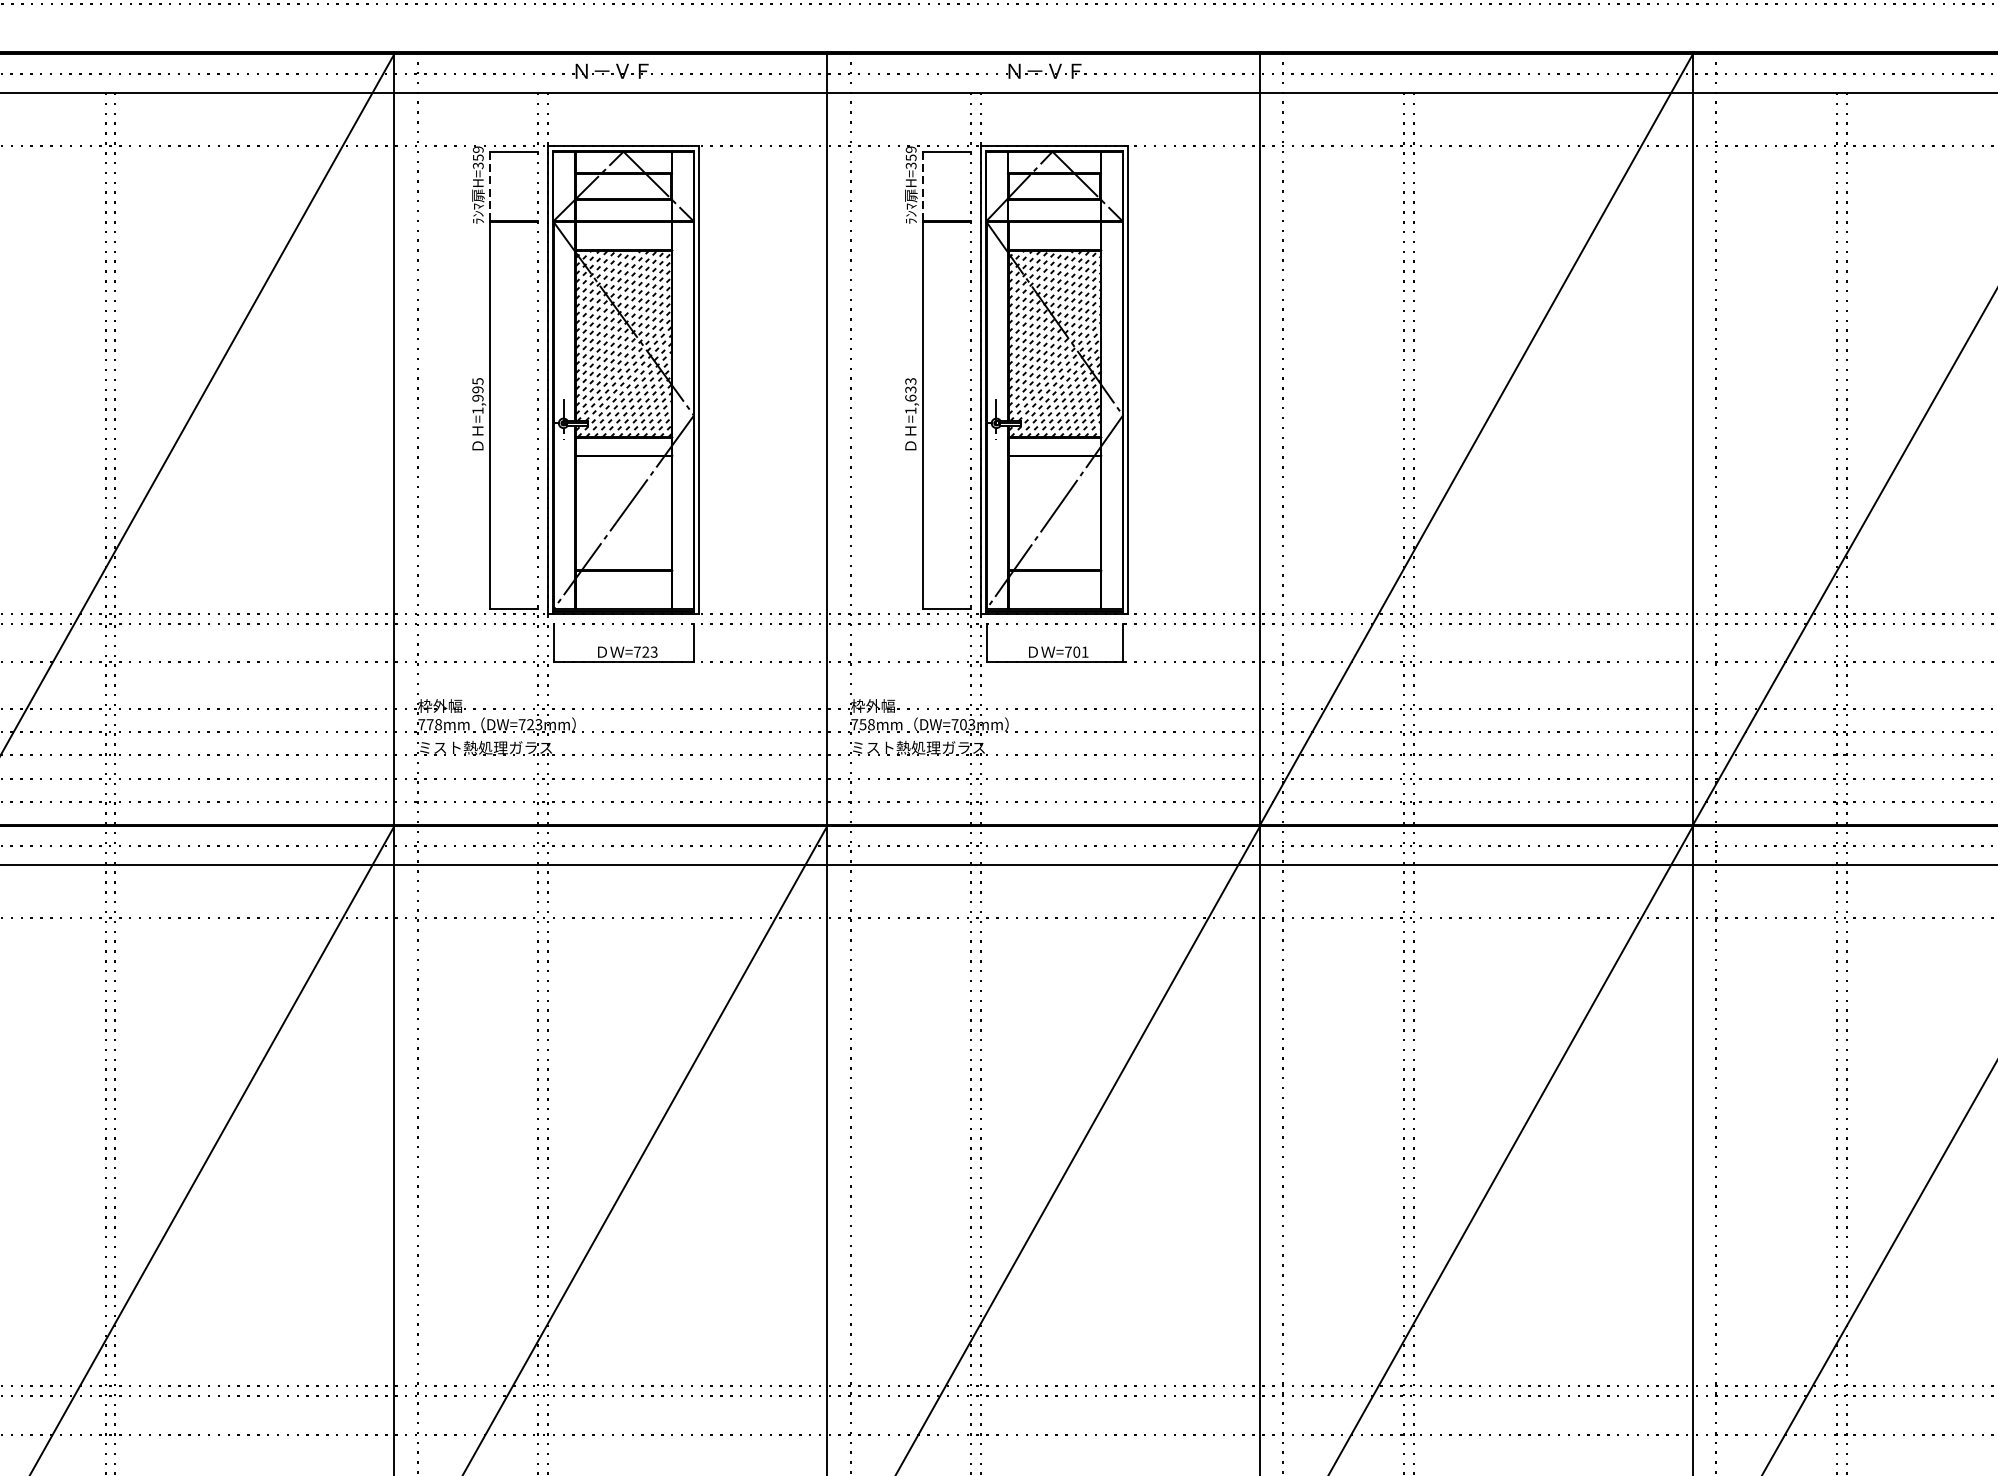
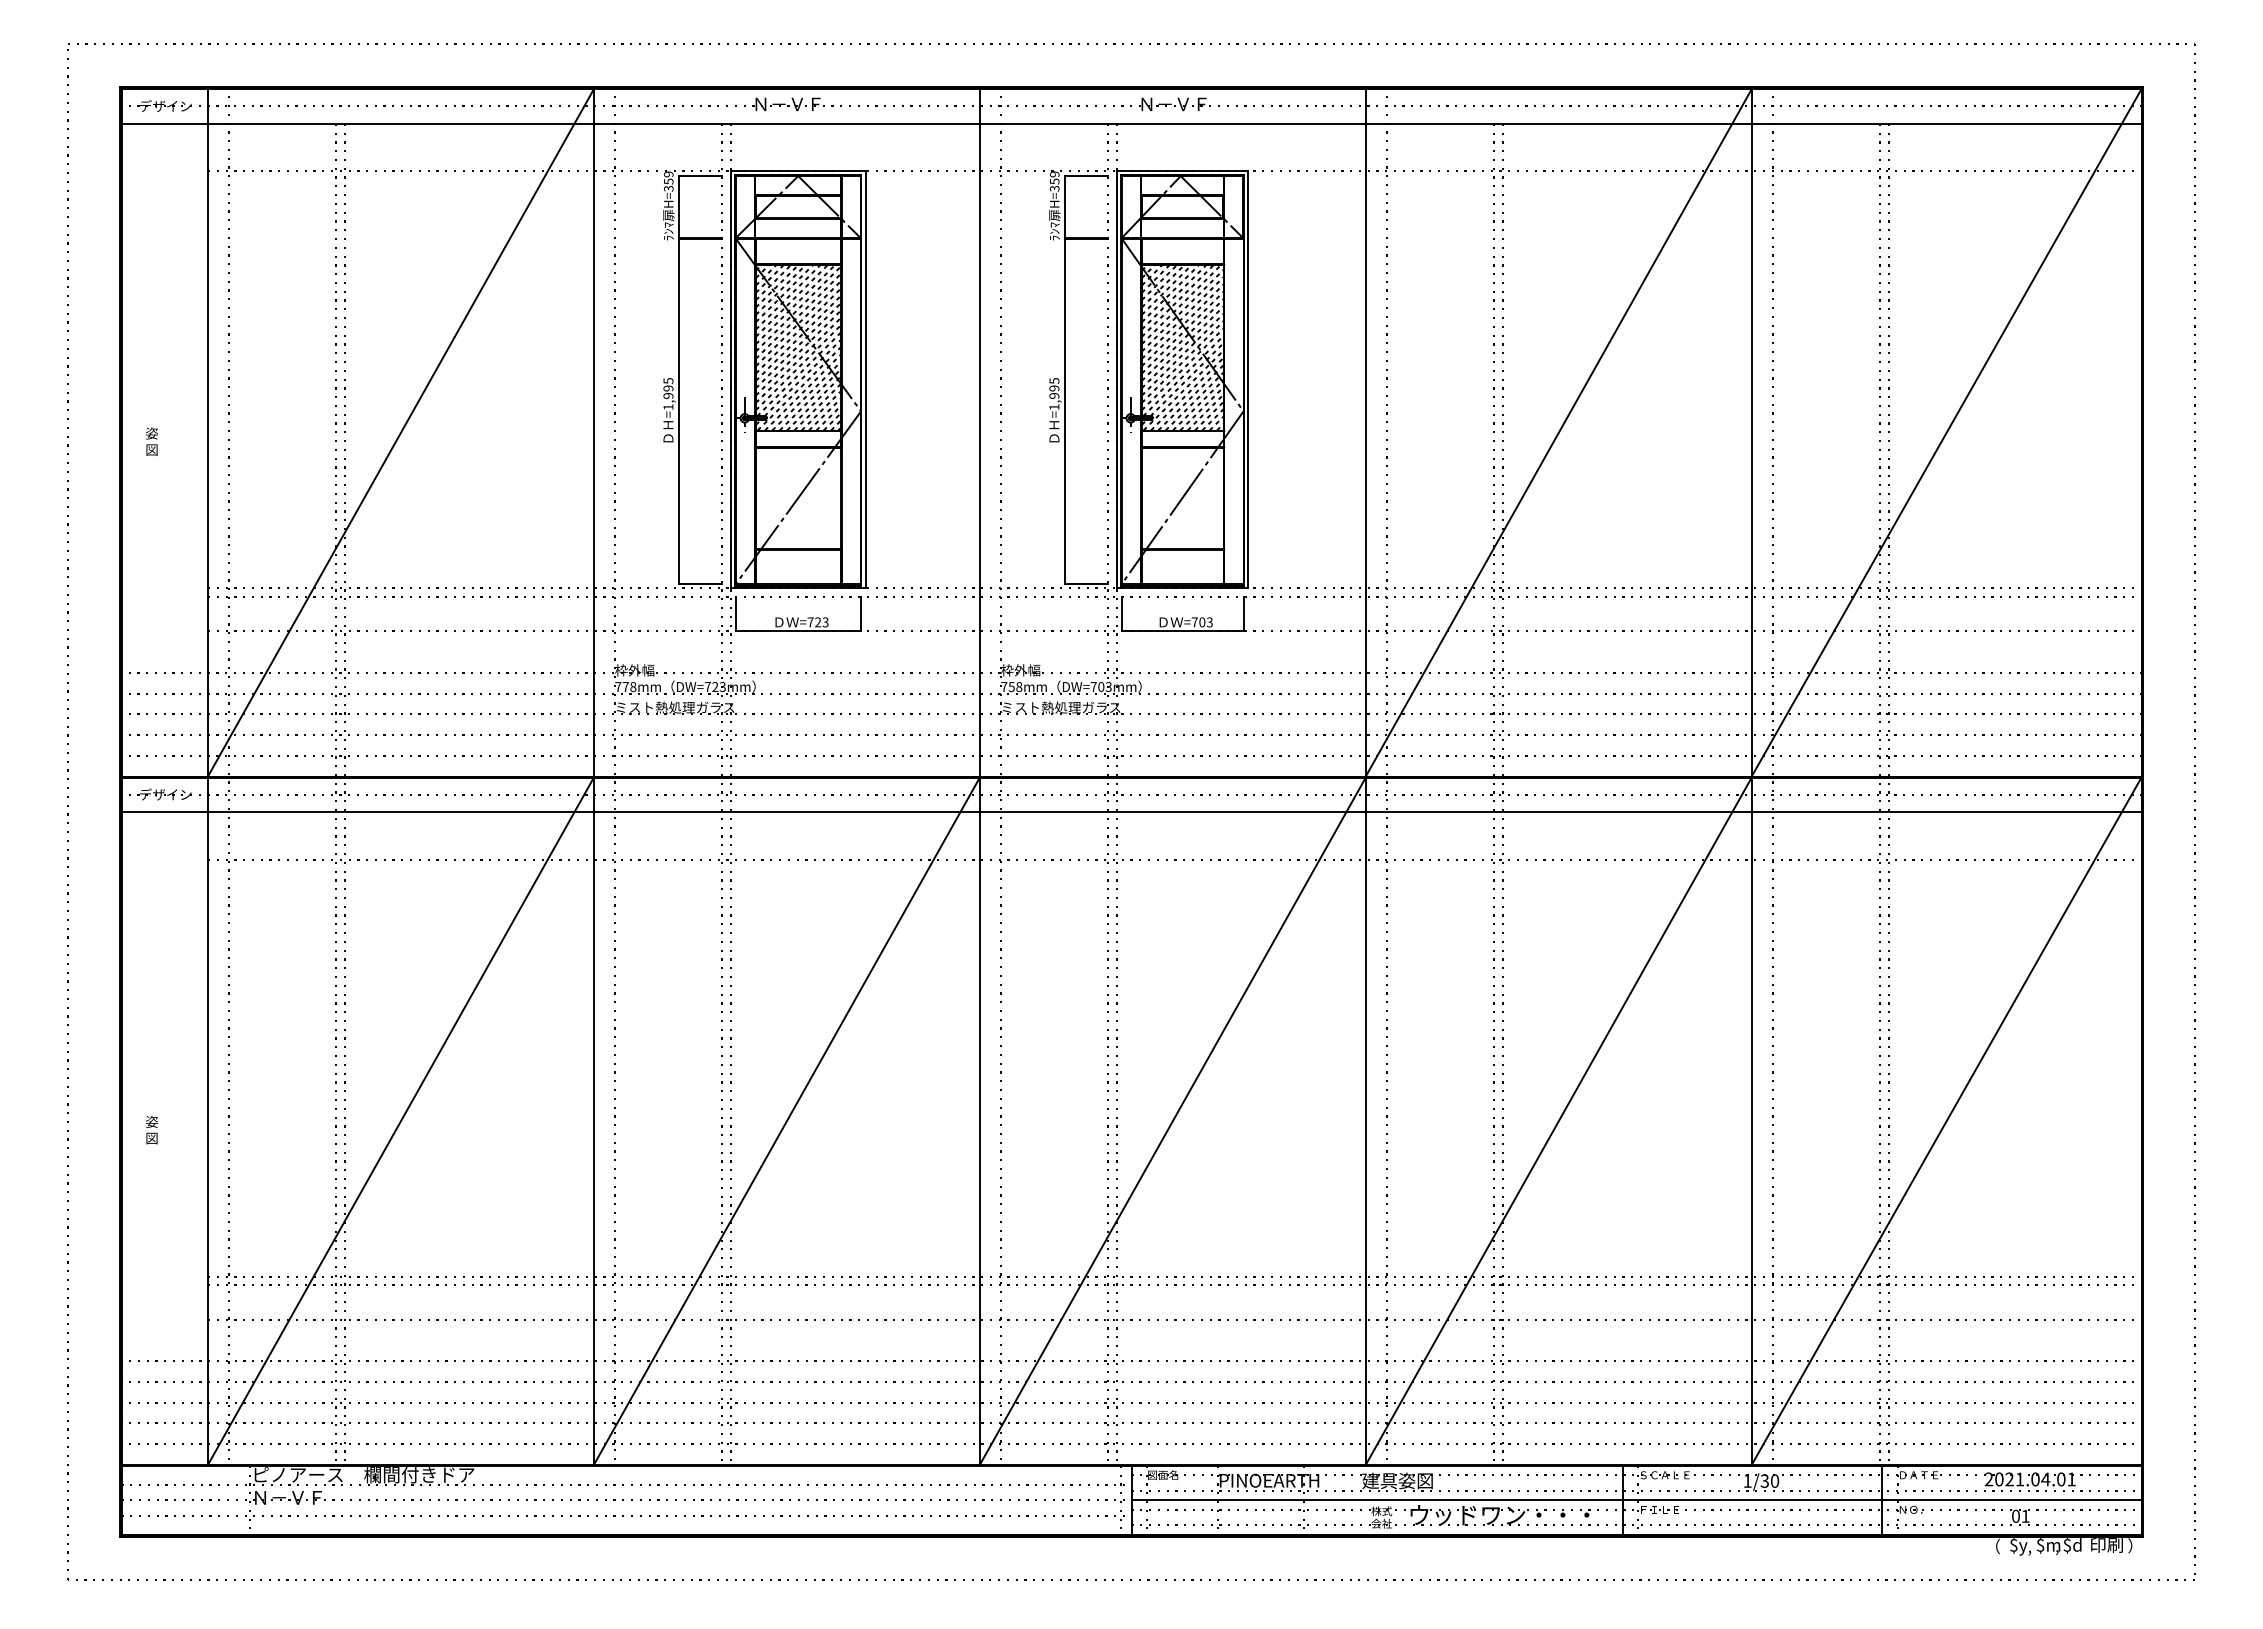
line: (490, 185) -> (679, 206), dashed -> solid
line: (923, 185) -> (1065, 206), dashed -> solid
text: (910, 389) -> (1054, 388), =1,633 -> =1,995
text: (1084, 652) -> (1209, 622), =701 -> =703

